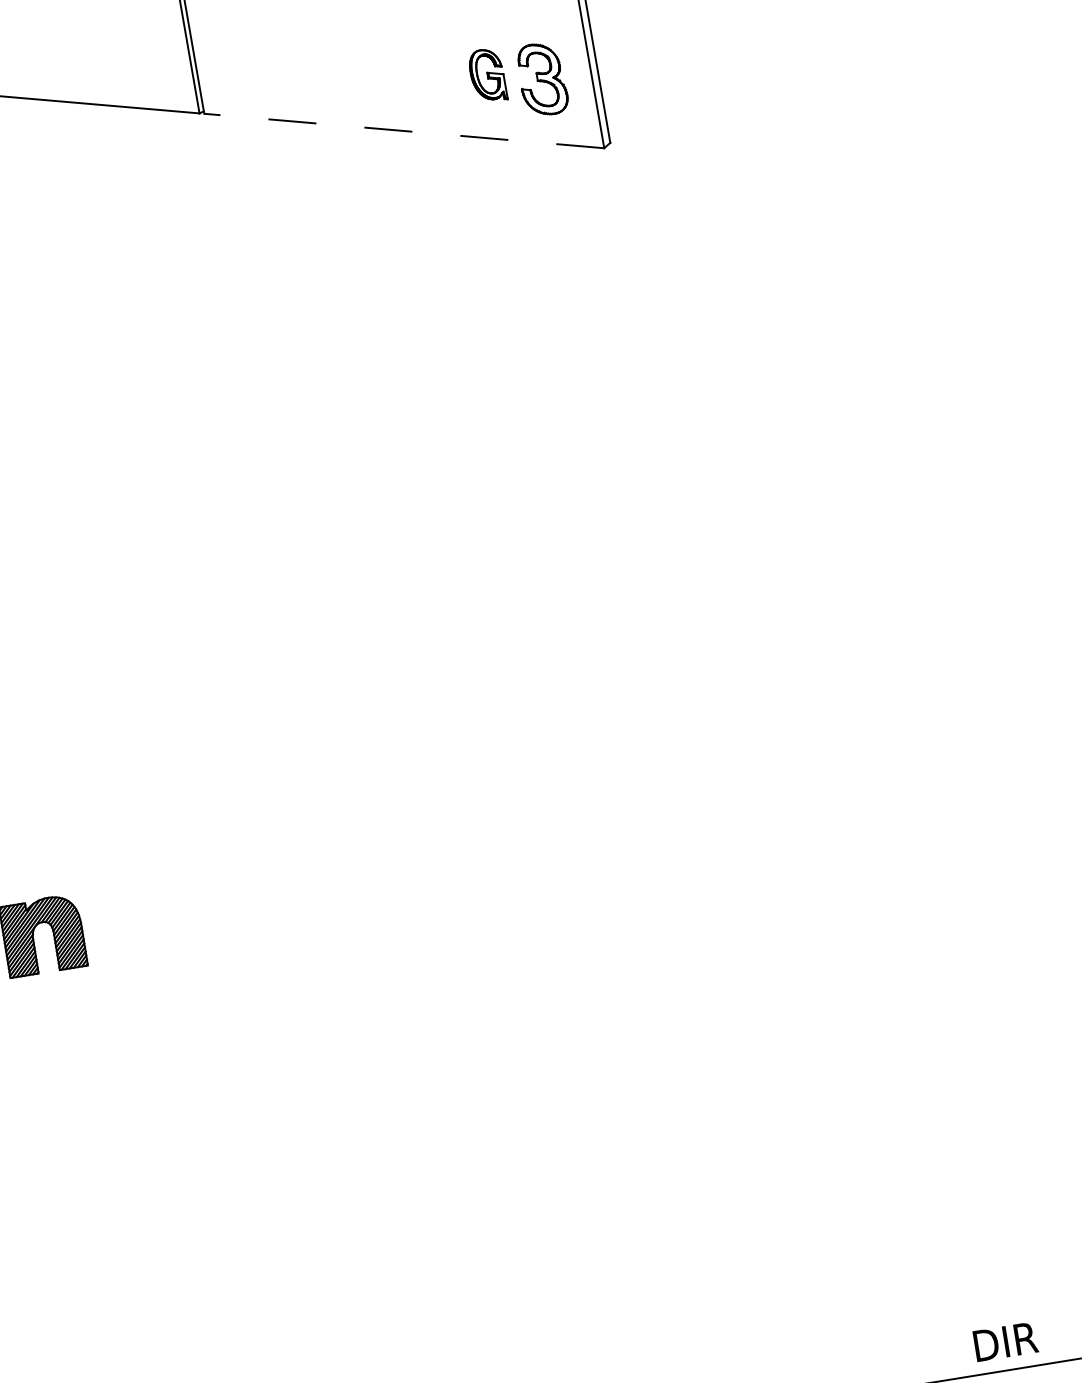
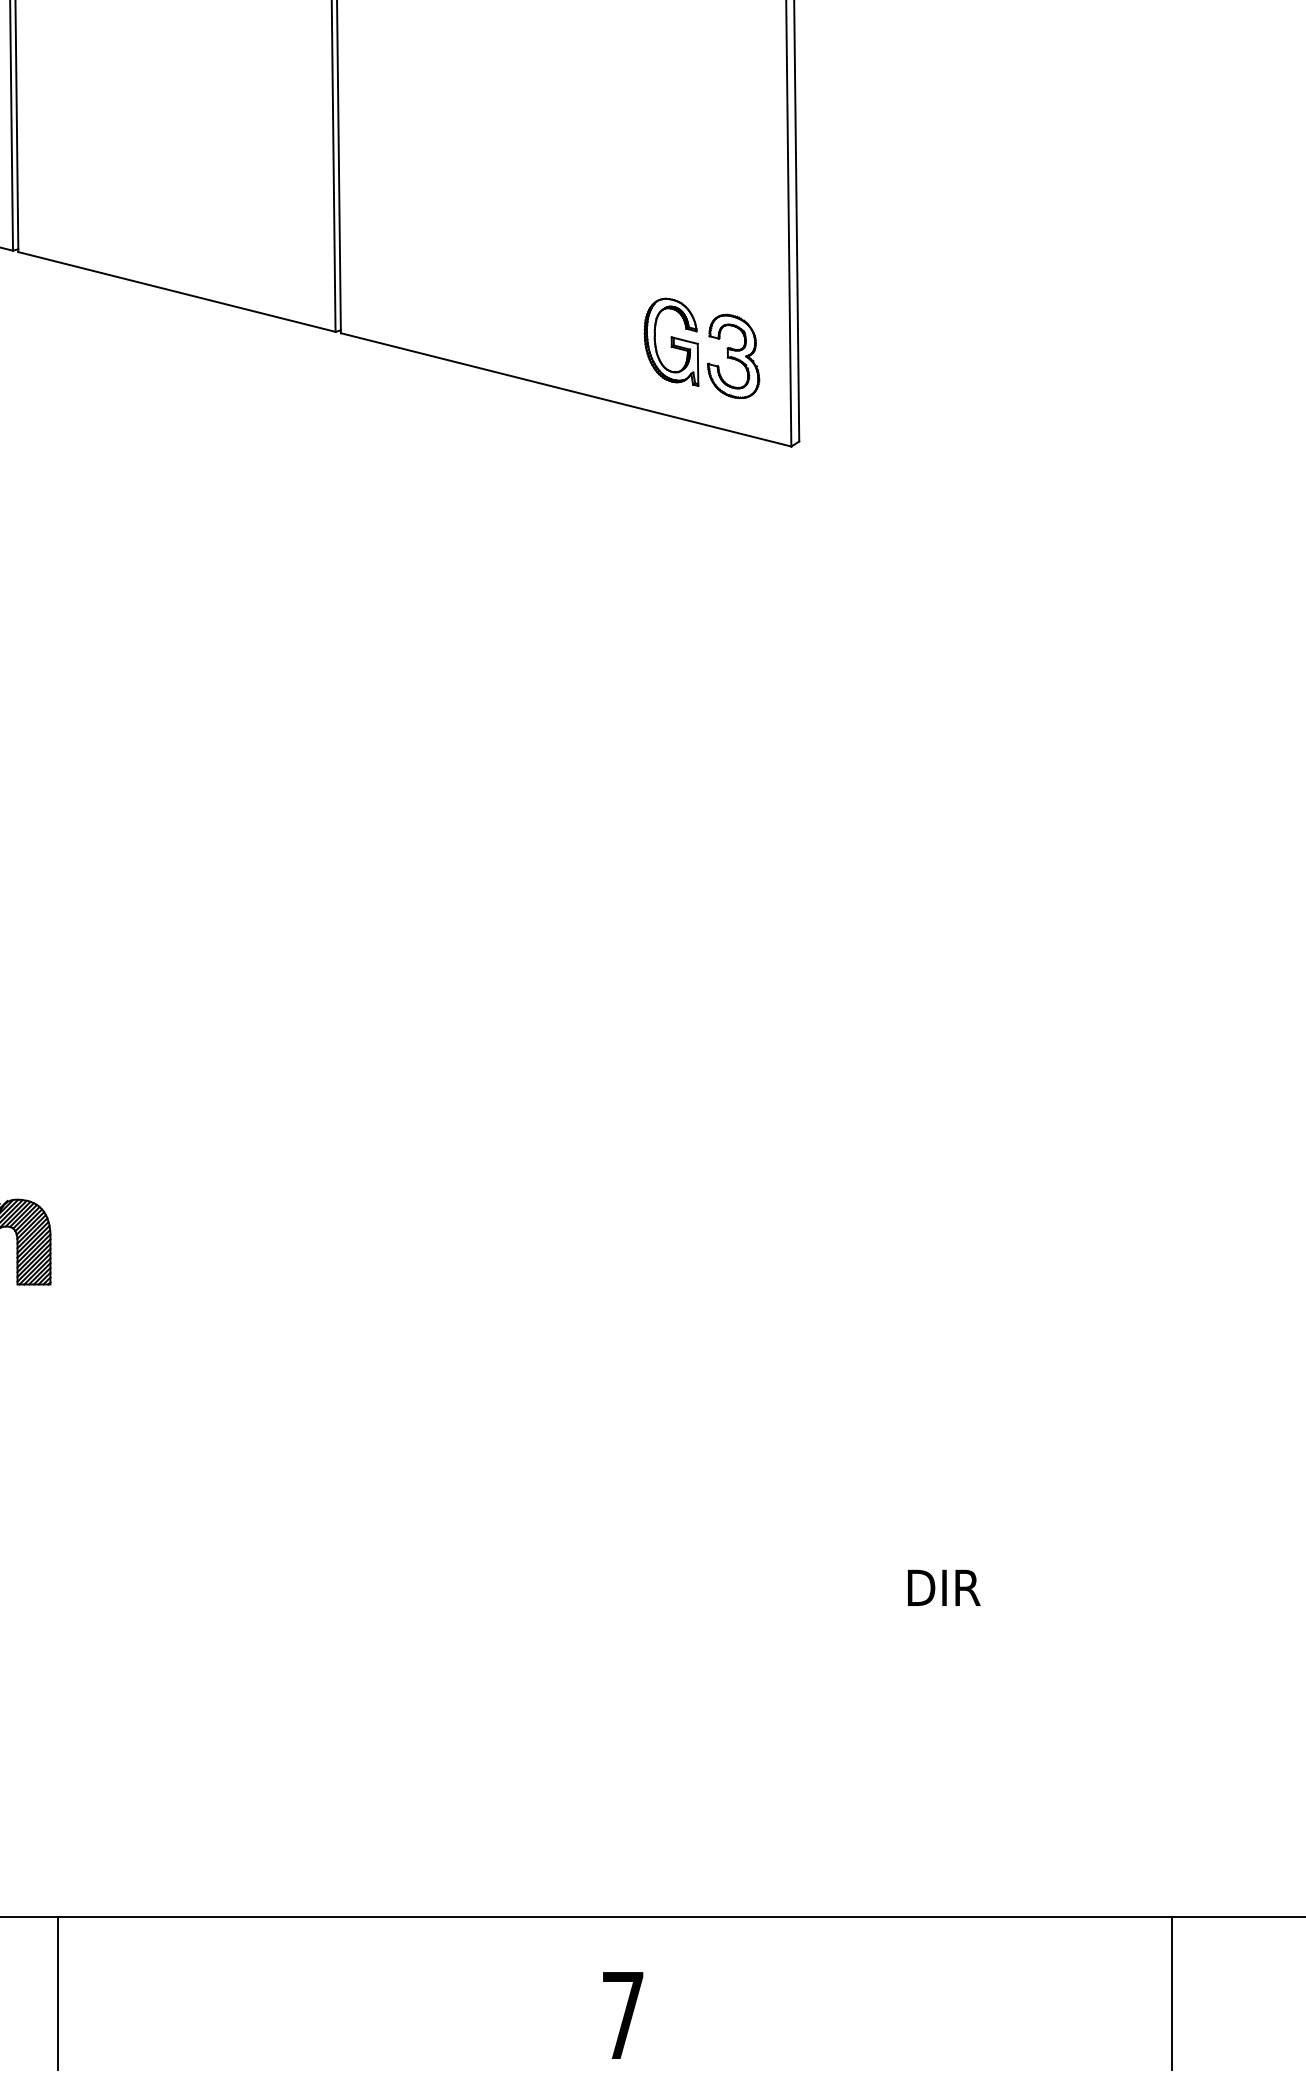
part: (487, 75) -> (671, 341), size x1.43
line: (403, 130) -> (565, 389), dashed -> solid
text: (1006, 1341) -> (944, 1587), moved

